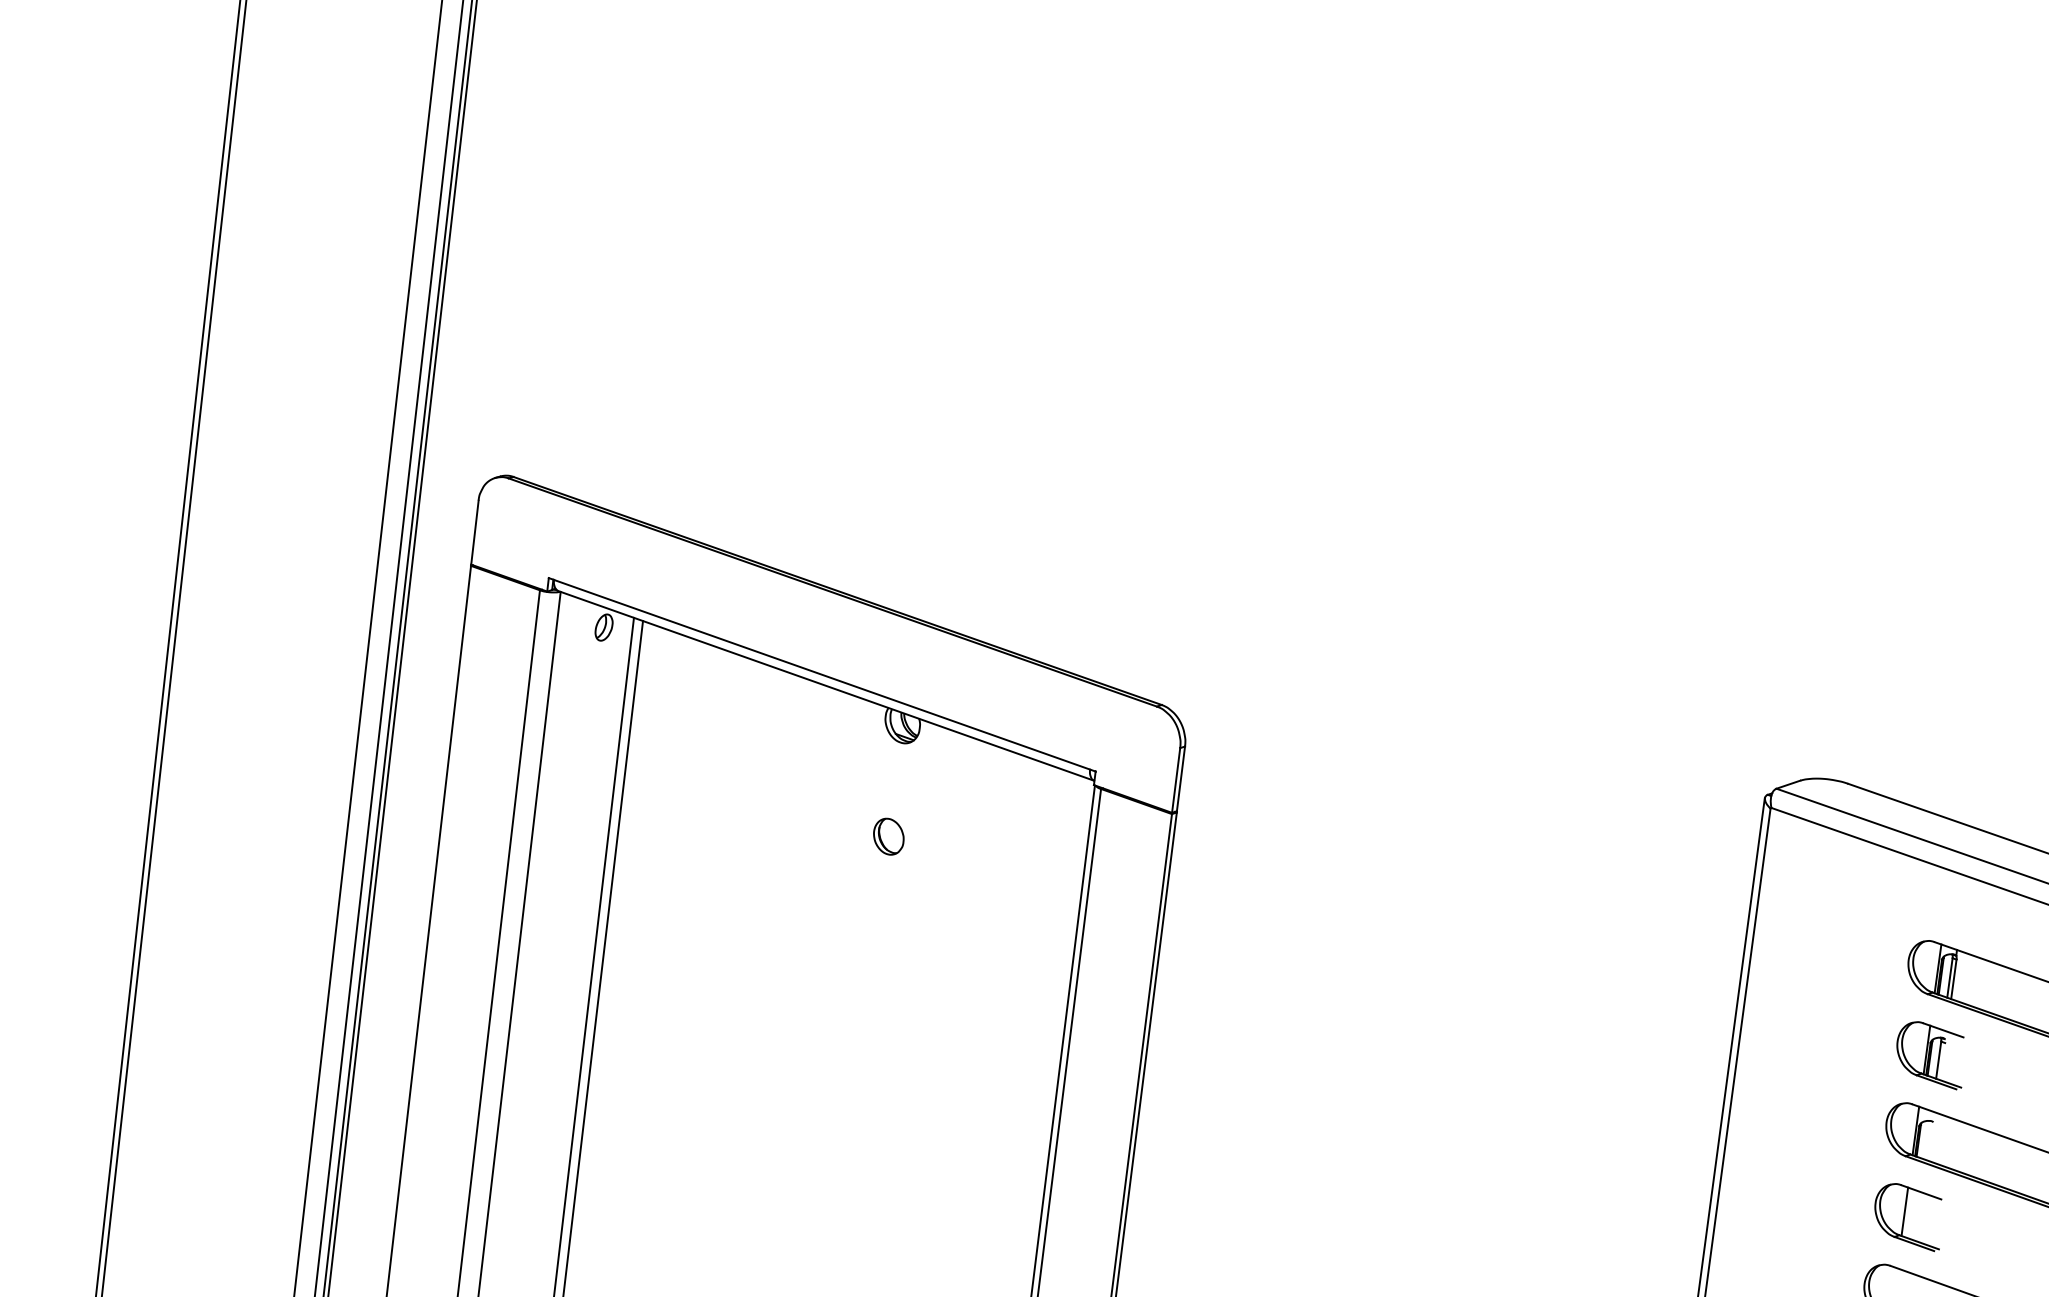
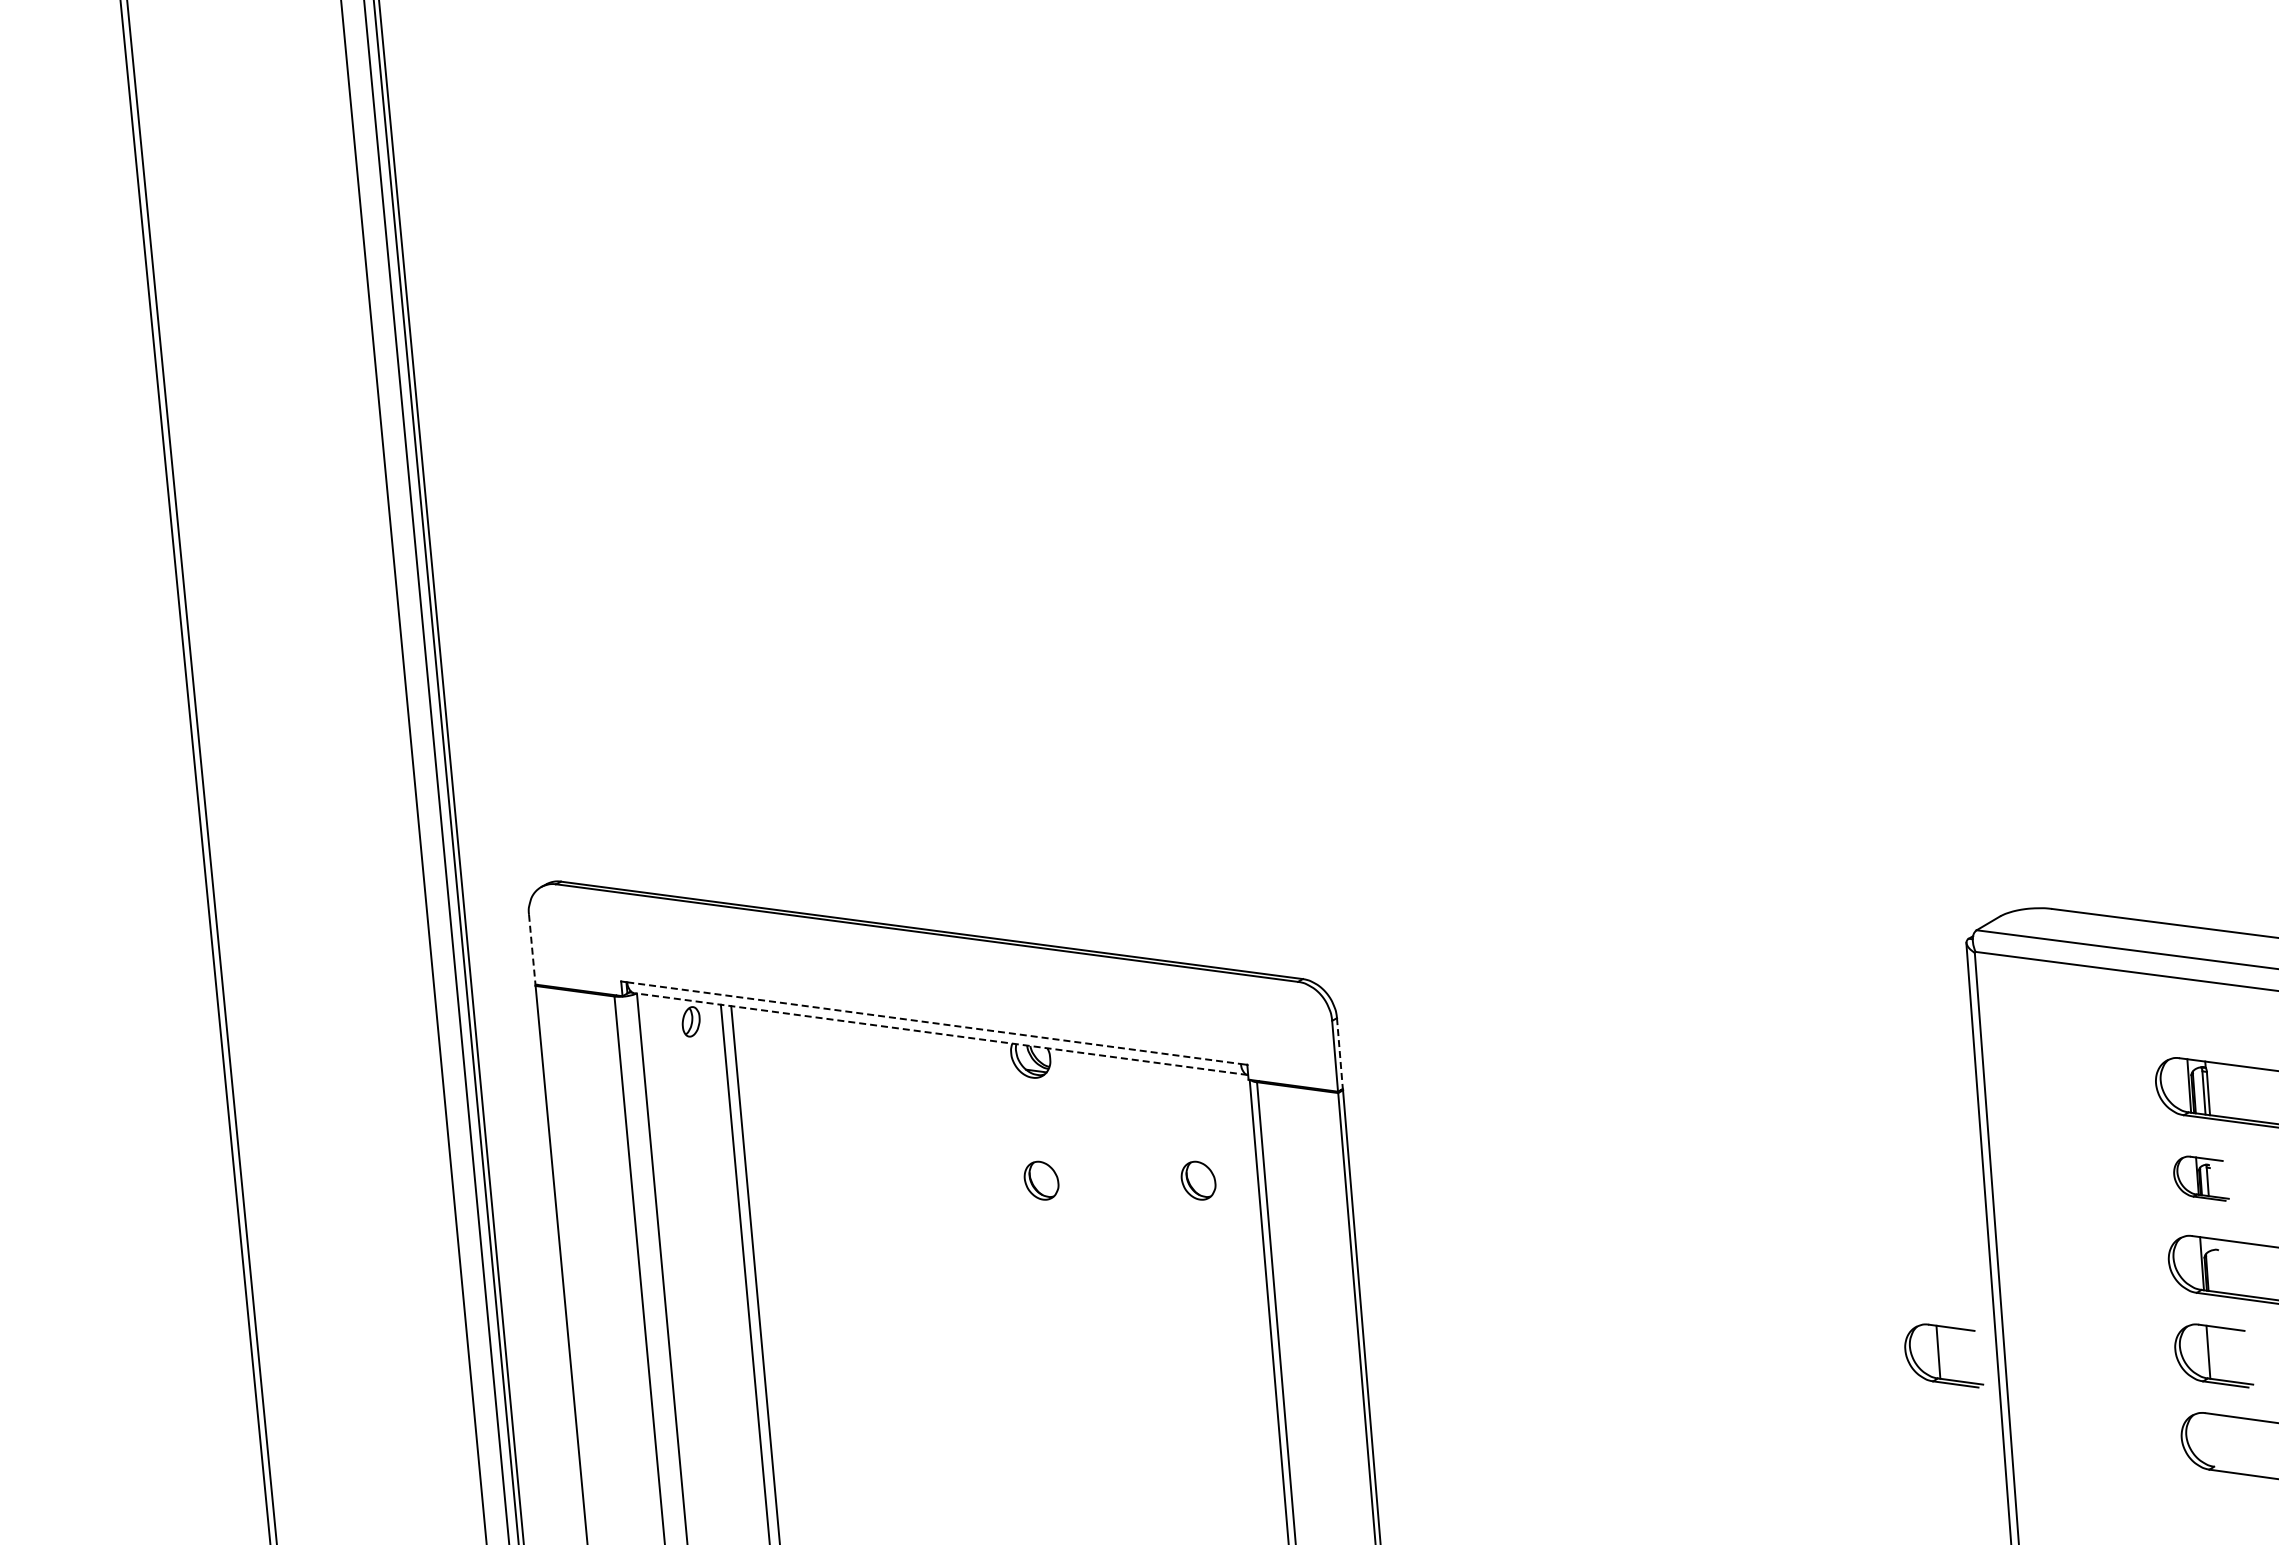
line: (474, 533) -> (532, 950), solid -> dashed
line: (822, 675) -> (934, 1023), solid -> dashed
line: (825, 686) -> (940, 1034), solid -> dashed
line: (1180, 779) -> (1339, 1054), solid -> dashed
part: (1029, 866) -> (1198, 1180), added
part: (1931, 1054) -> (2201, 1178), size x0.7
part: (1667, 1164) -> (1944, 1355), added

